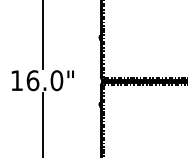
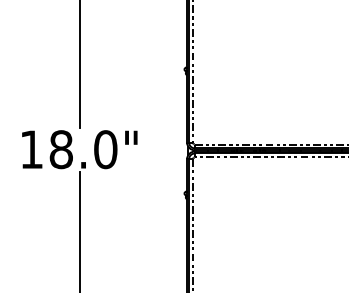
text: (32, 80) -> (60, 149), 16.0" -> 18.0"

